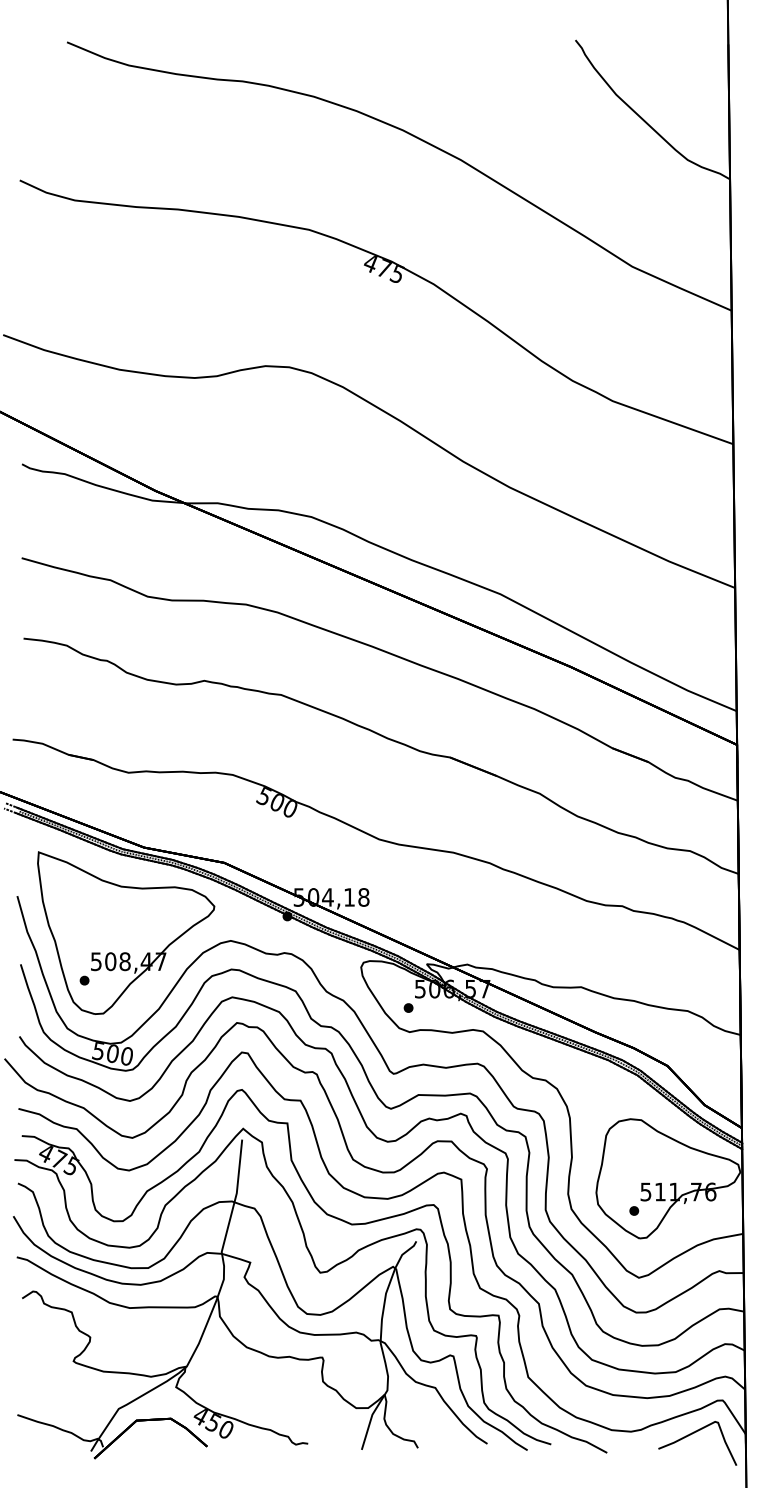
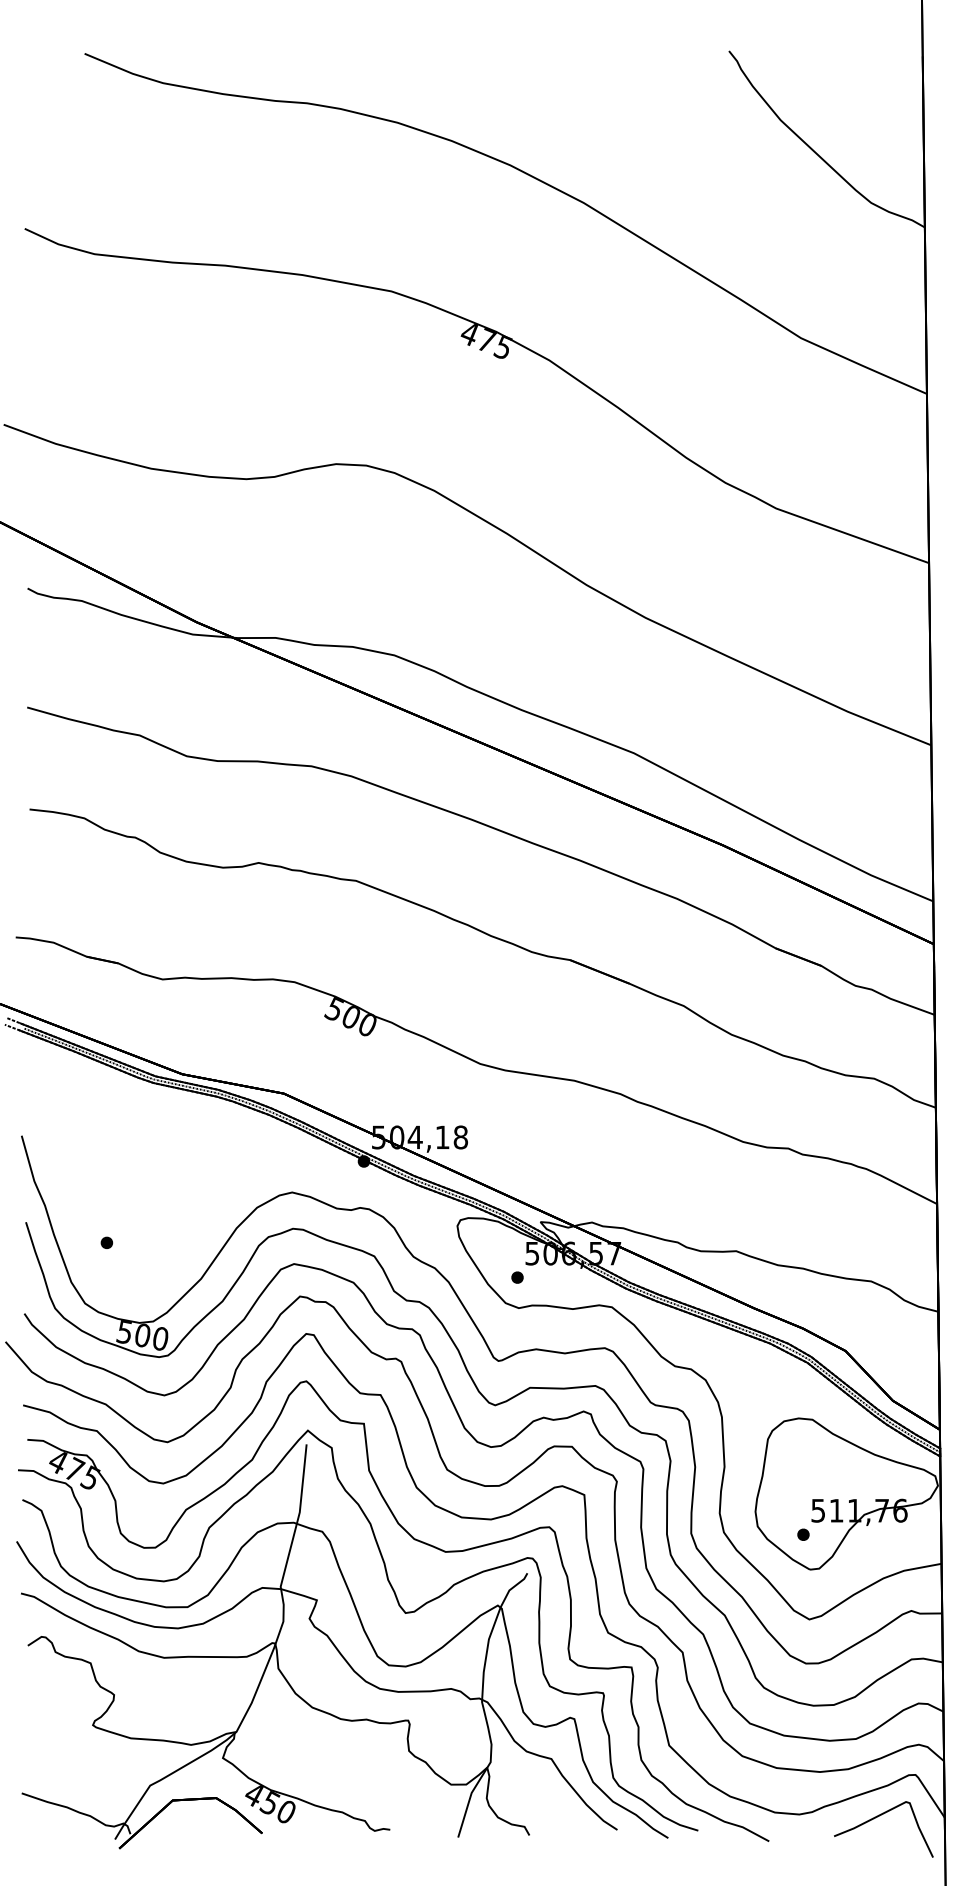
part: (126, 932) -> (159, 1182), removed

